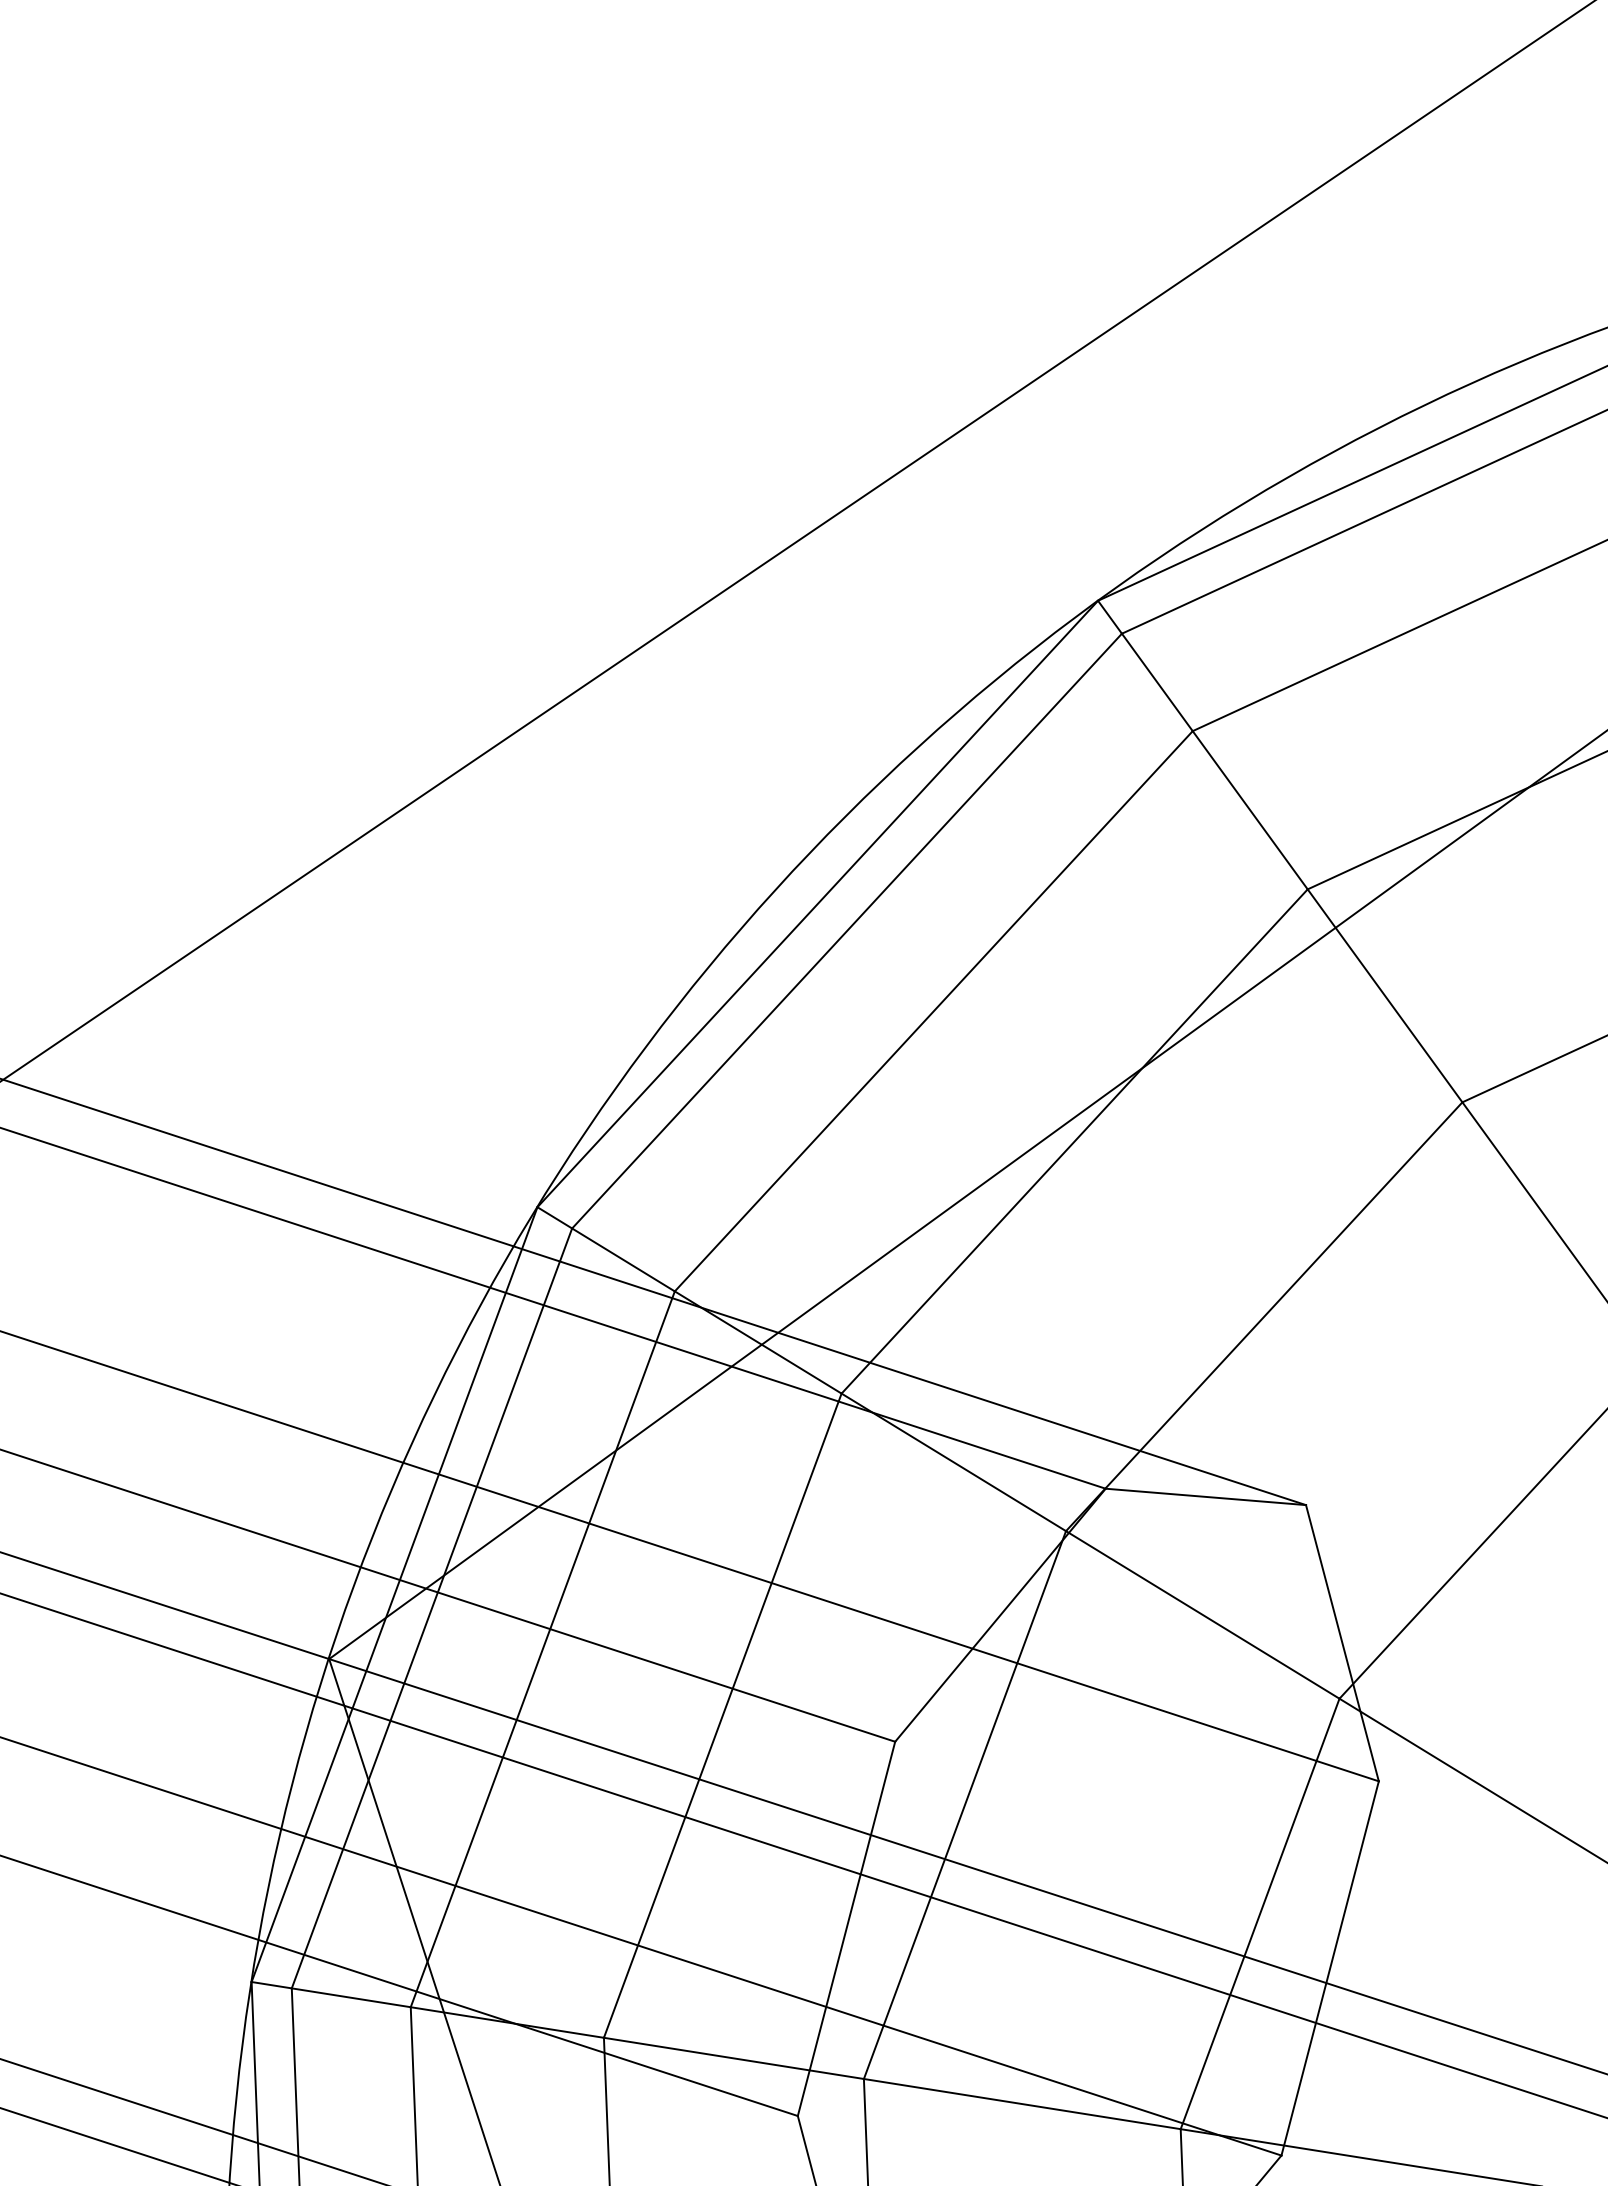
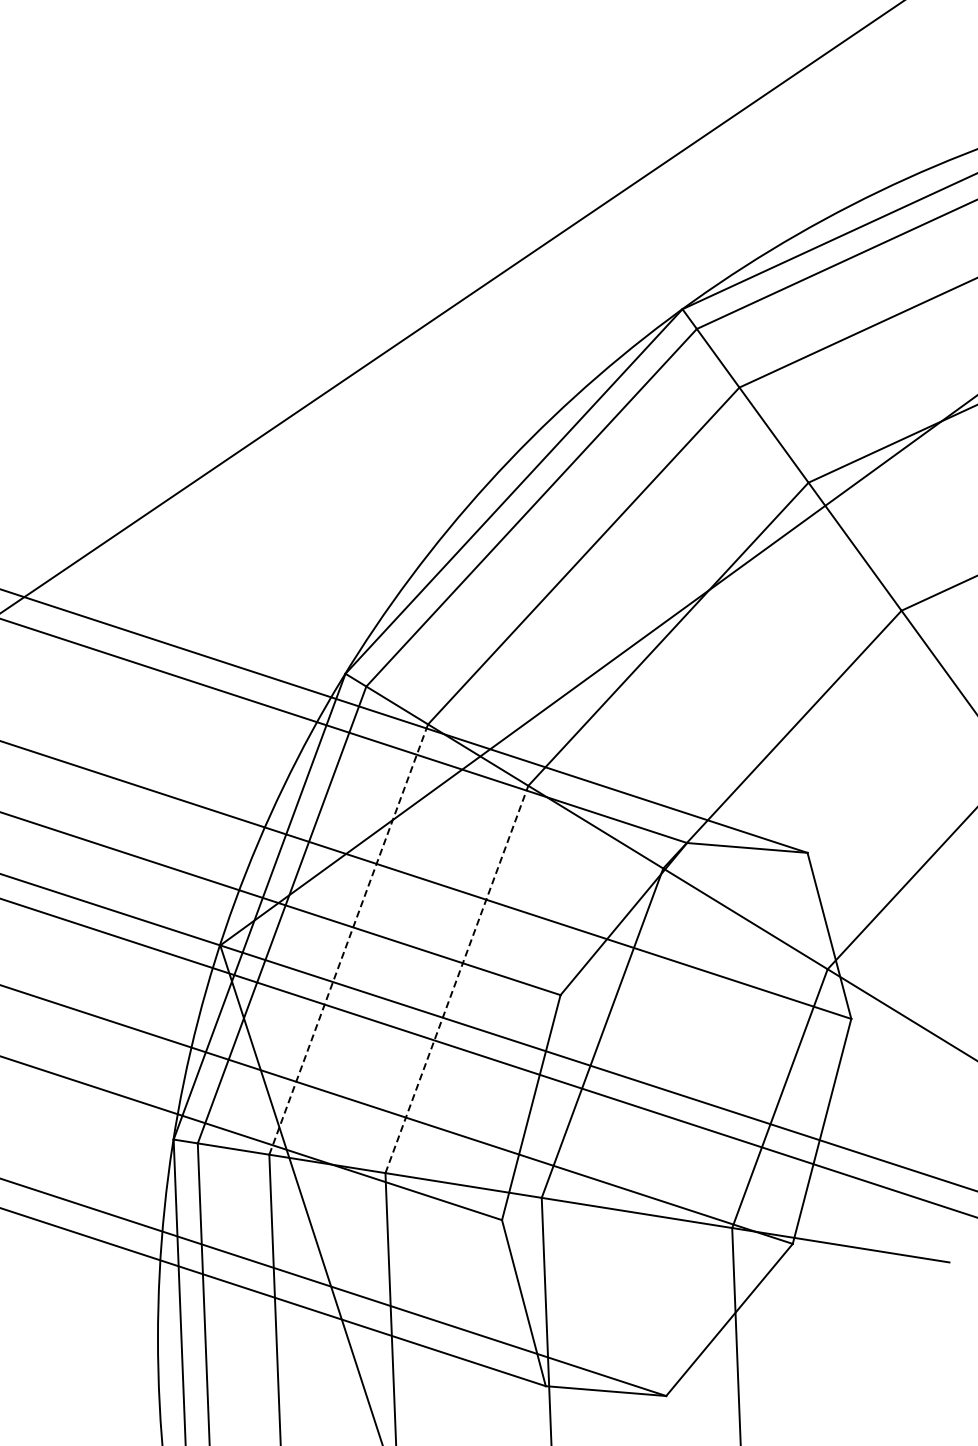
line: (542, 1649) -> (348, 939), solid -> dashed
line: (723, 1715) -> (457, 979), solid -> dashed

